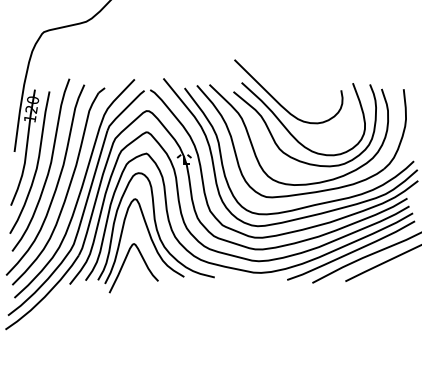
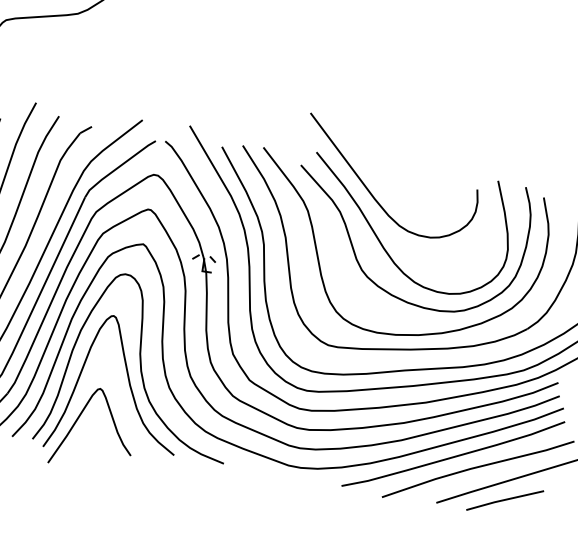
line: (385, 273) -> (503, 499), added

